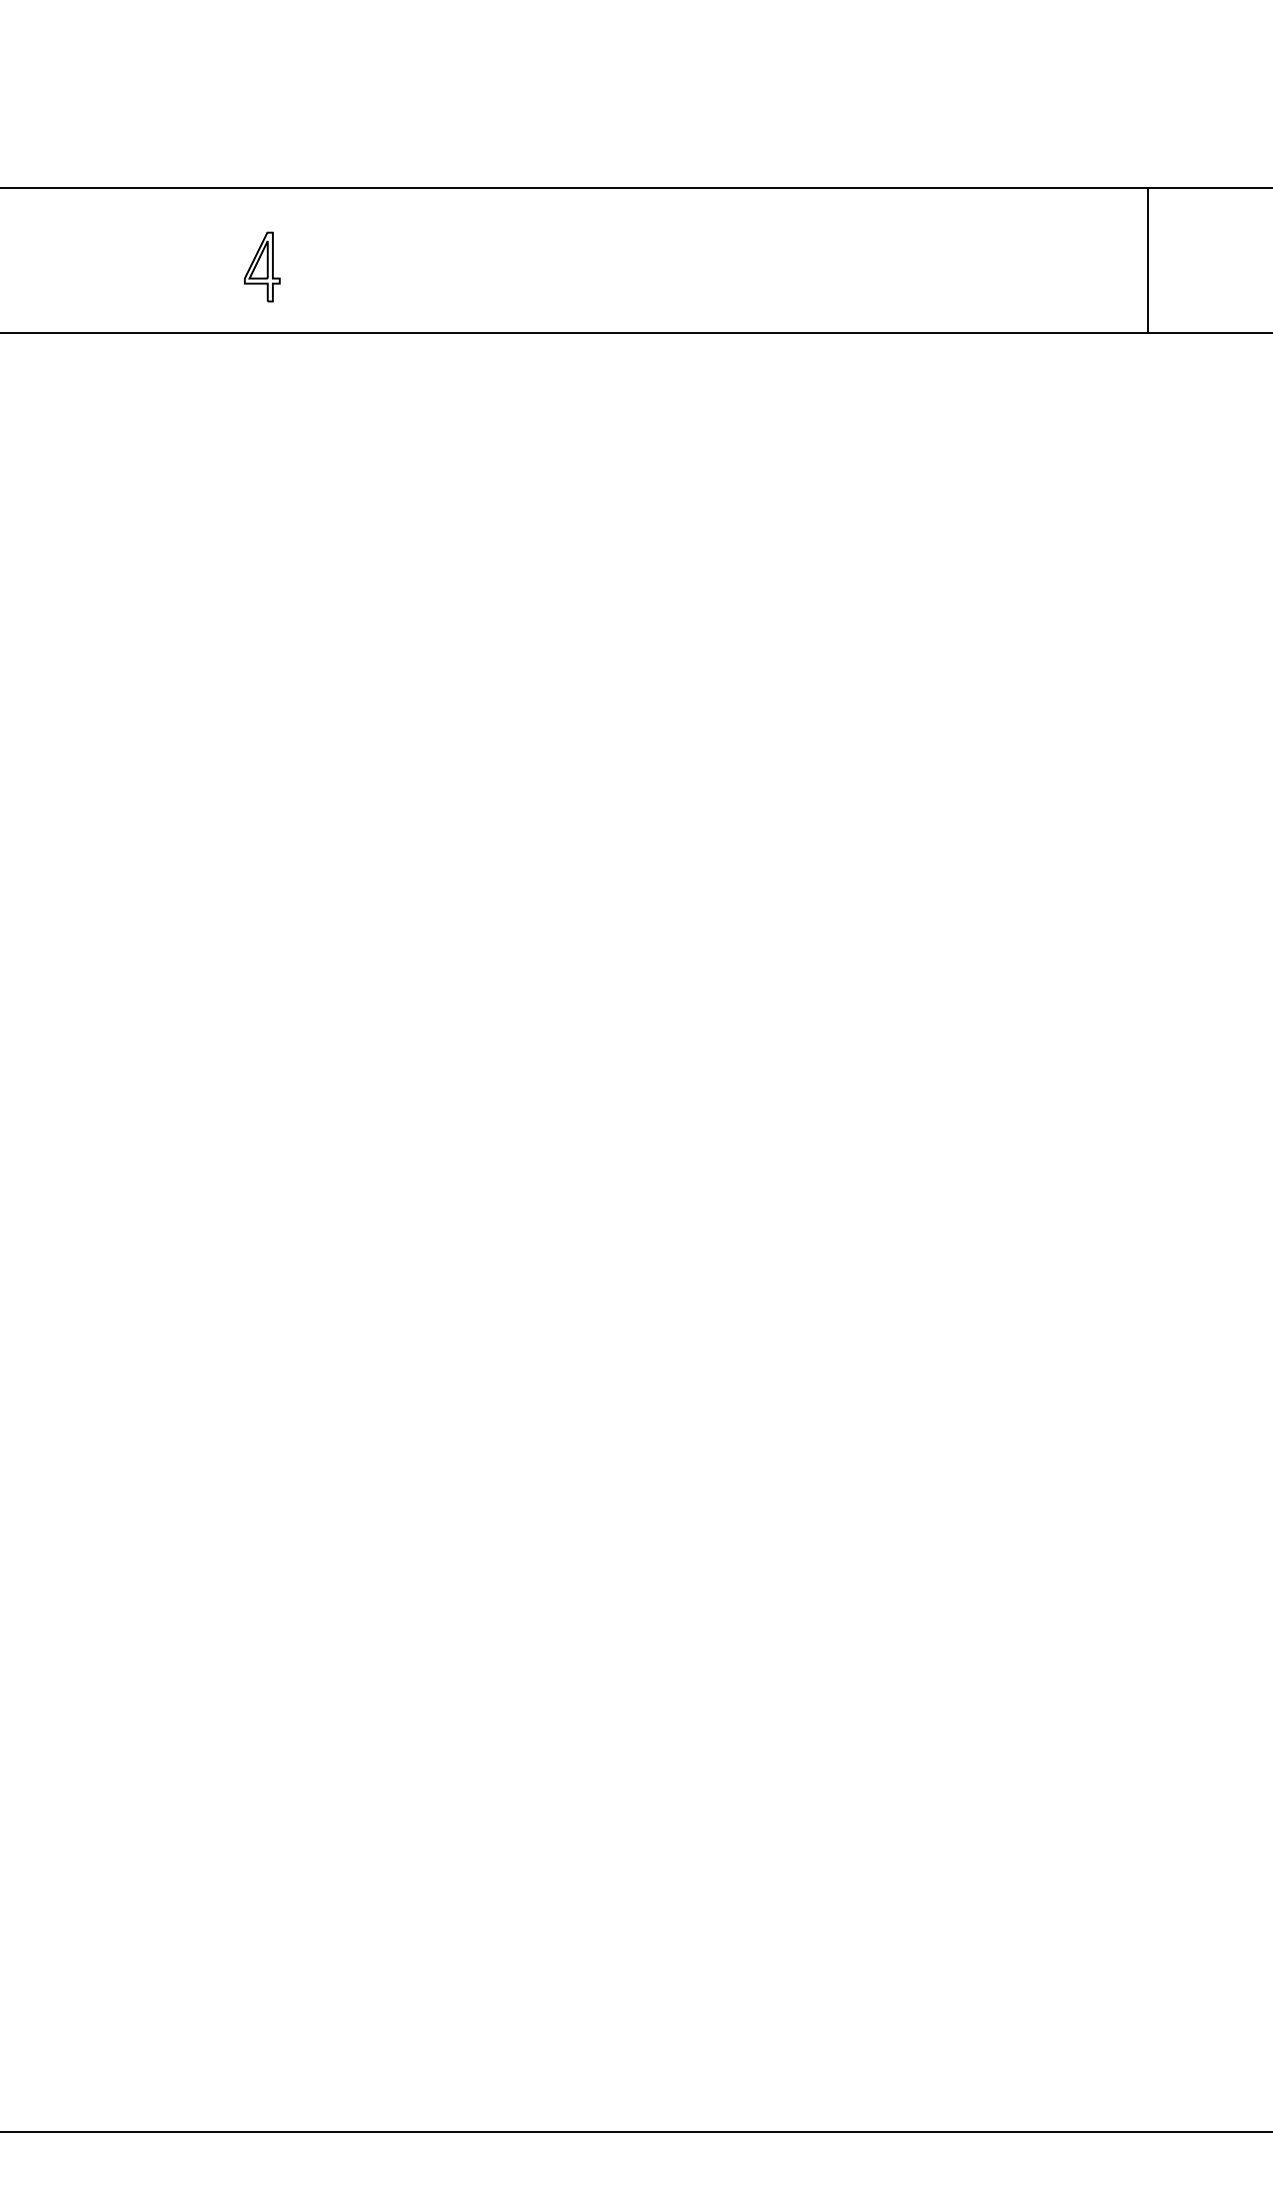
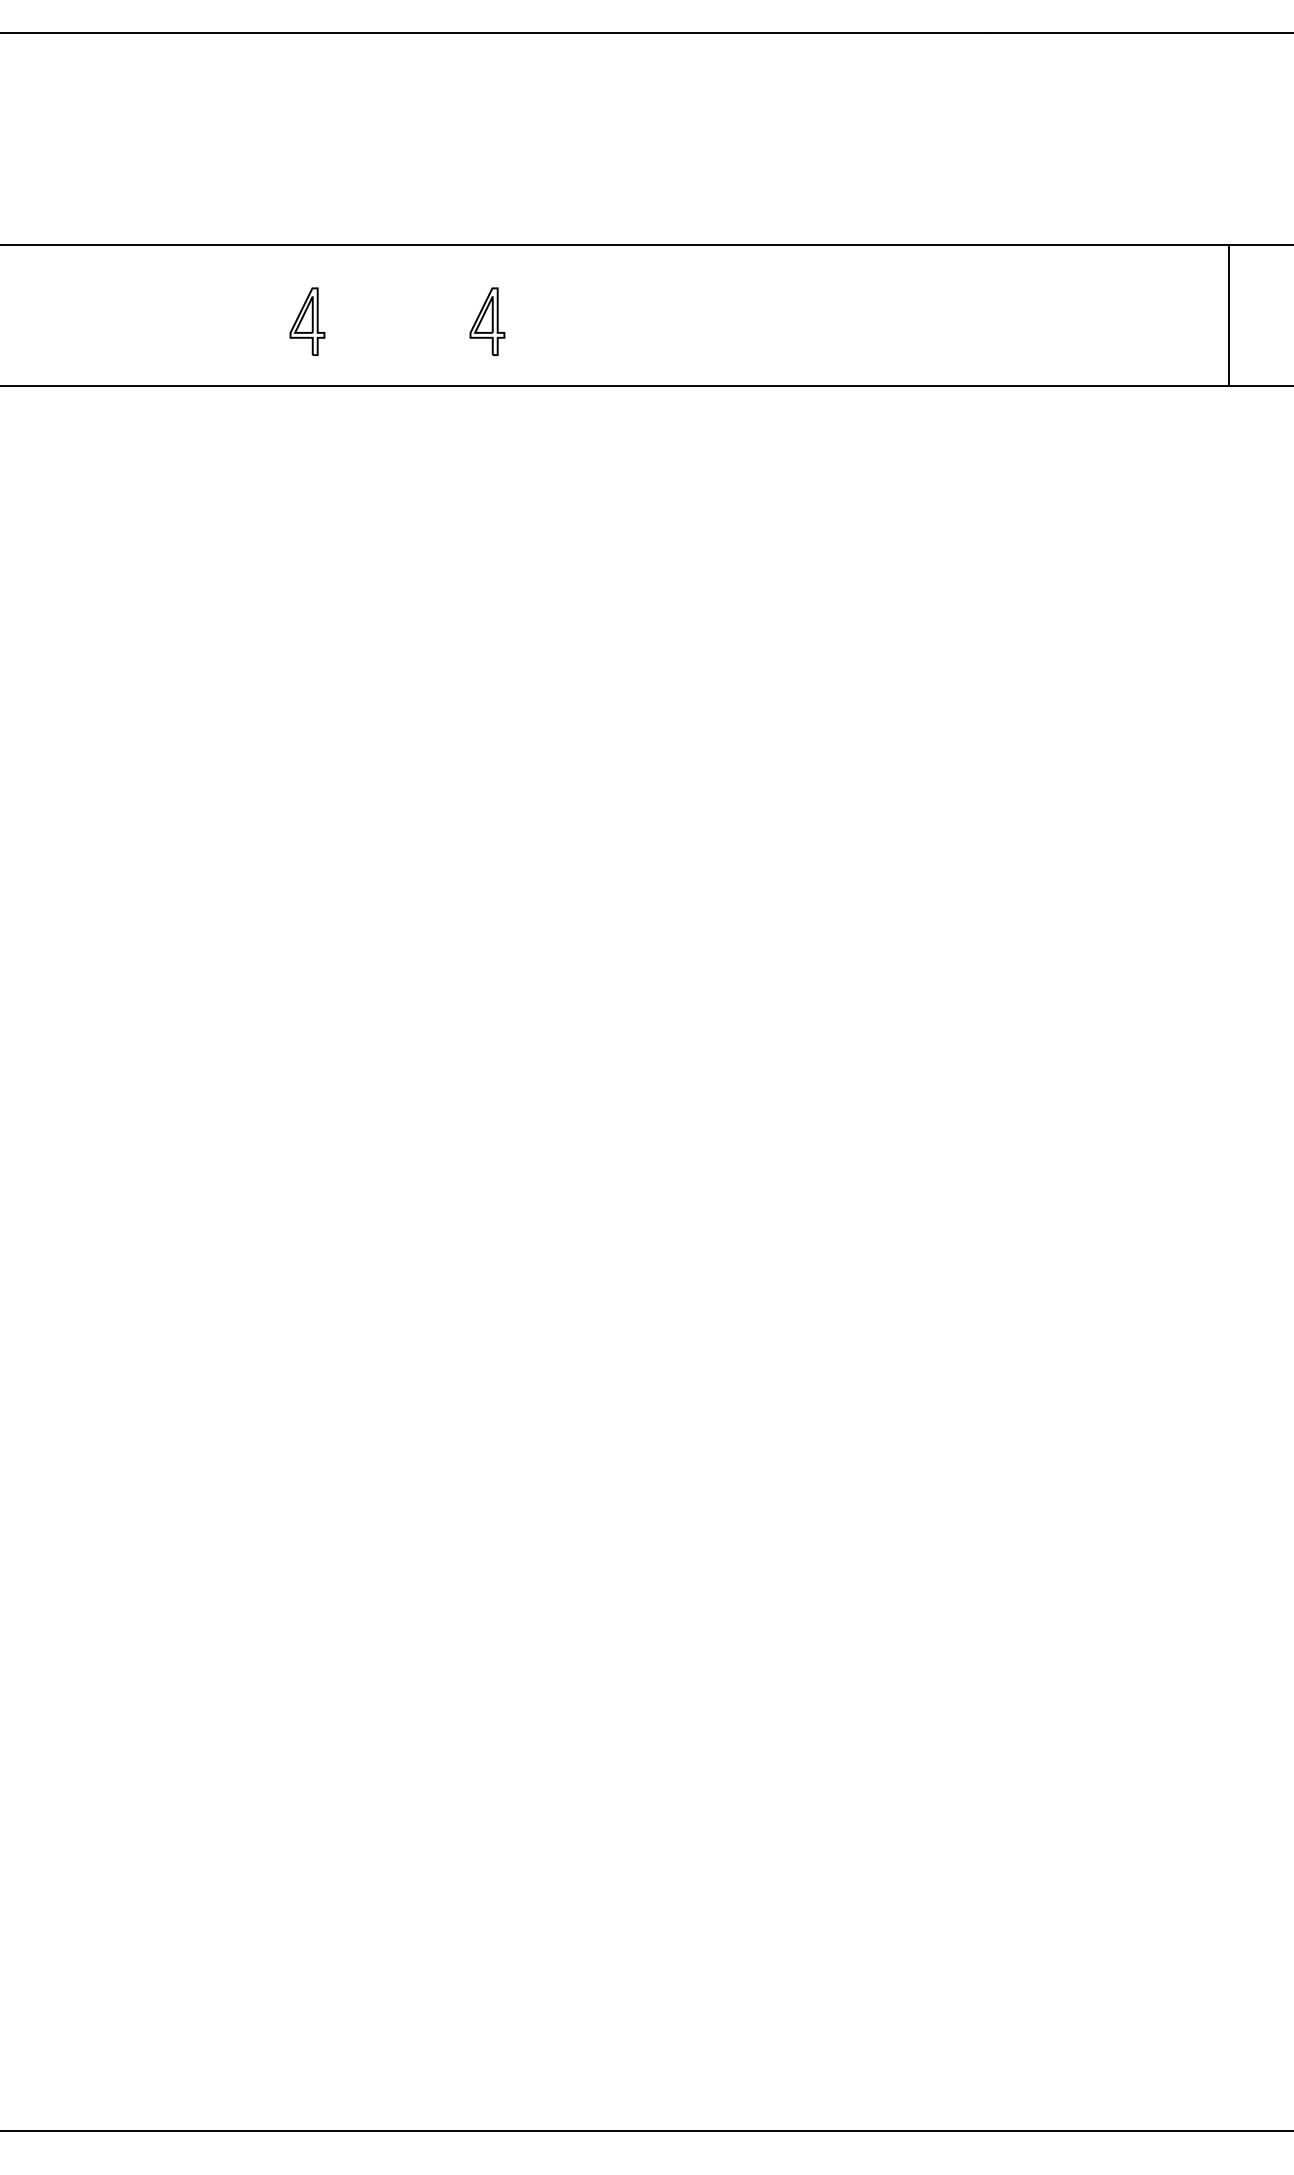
line: (1148, 259) -> (1229, 314), moved
part: (447, 266) -> (487, 321), added

